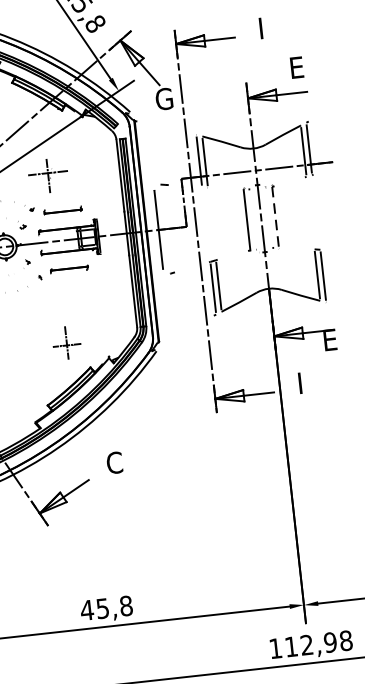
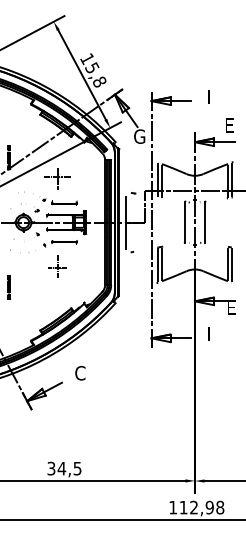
line: (275, 218) -> (204, 223), dashed -> solid
part: (66, 342) -> (57, 266), moved
text: (106, 607) -> (64, 468), 45,8 -> 34,5

